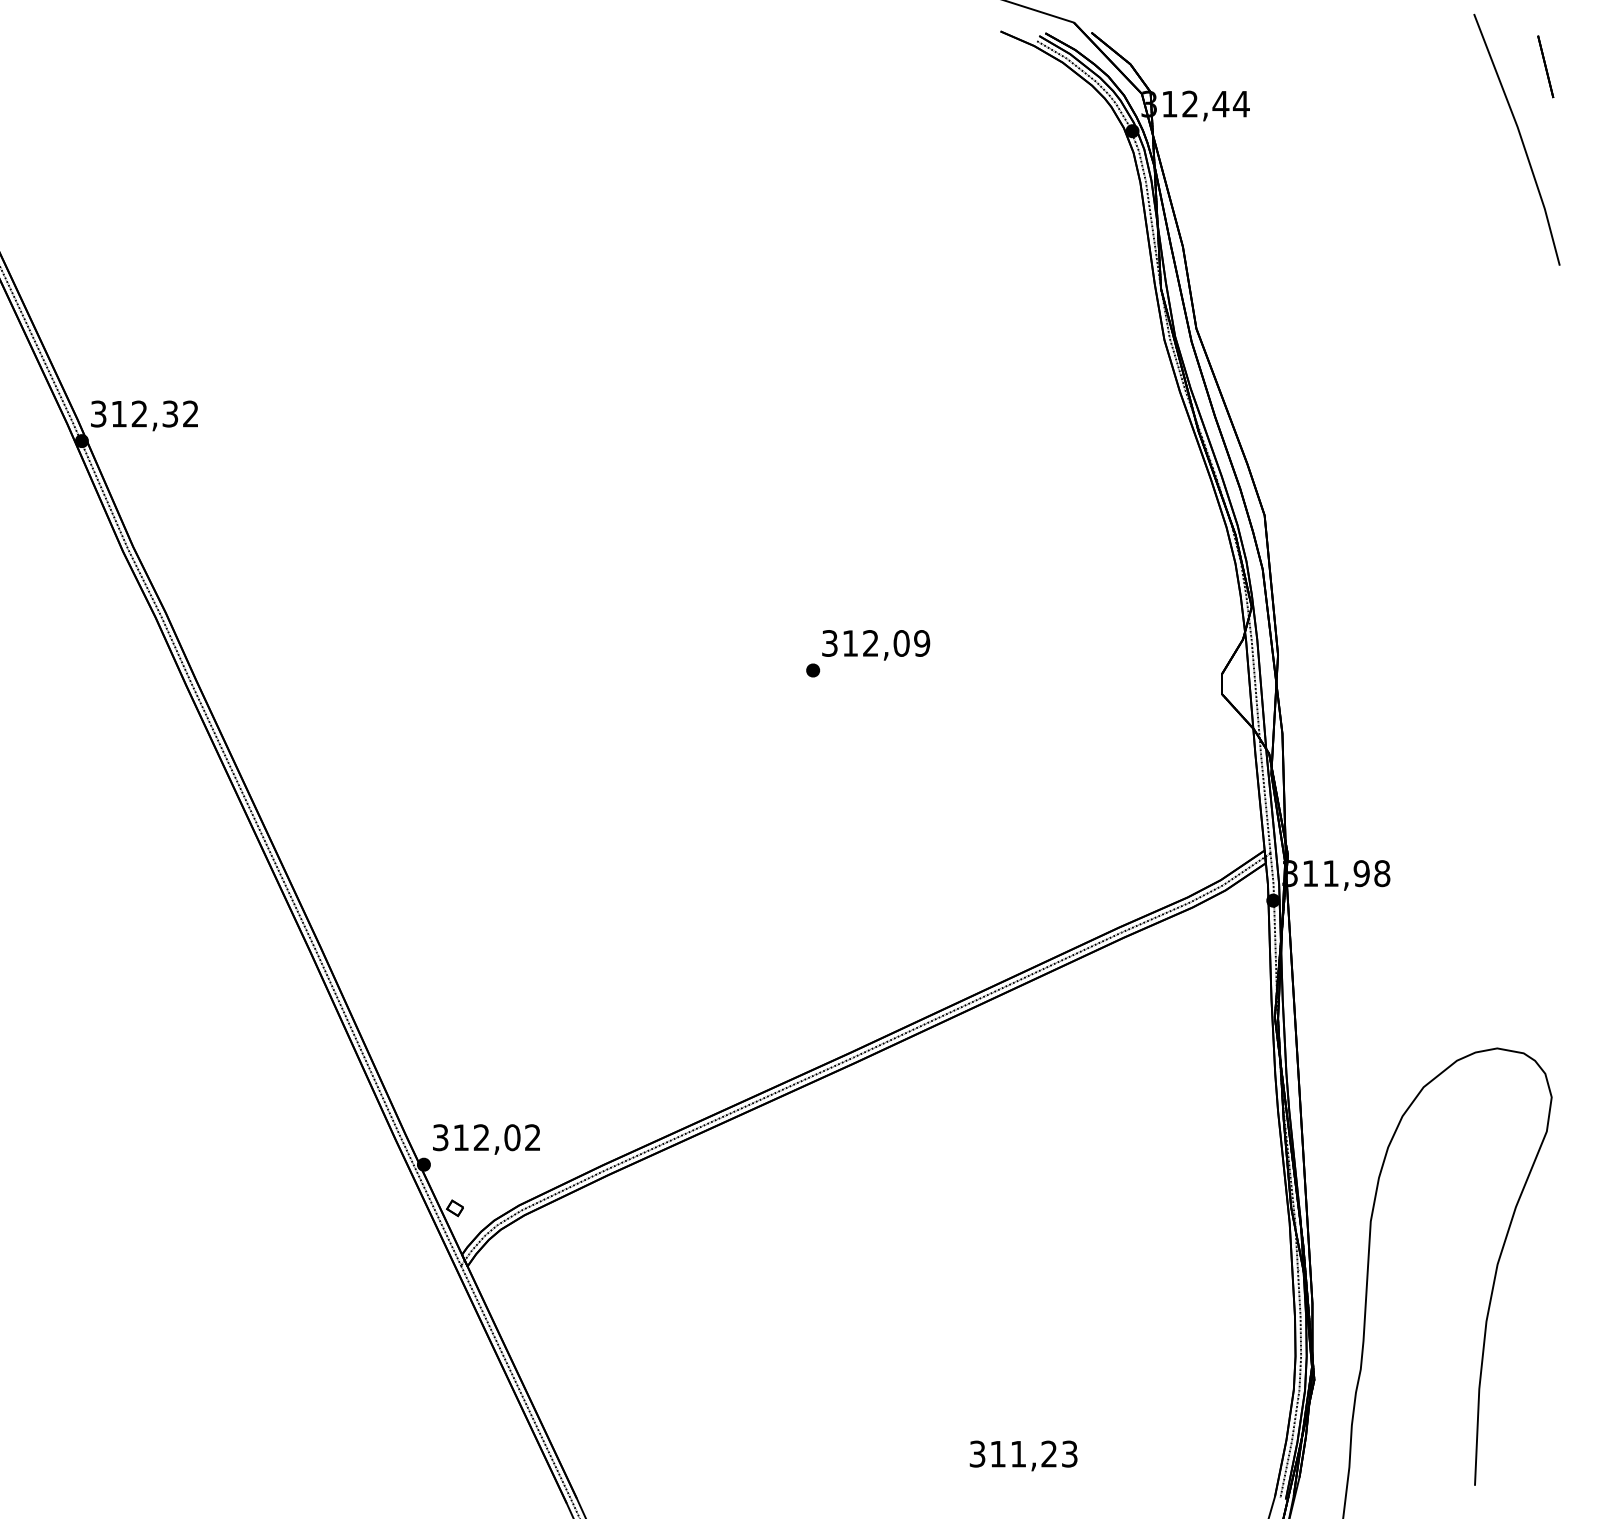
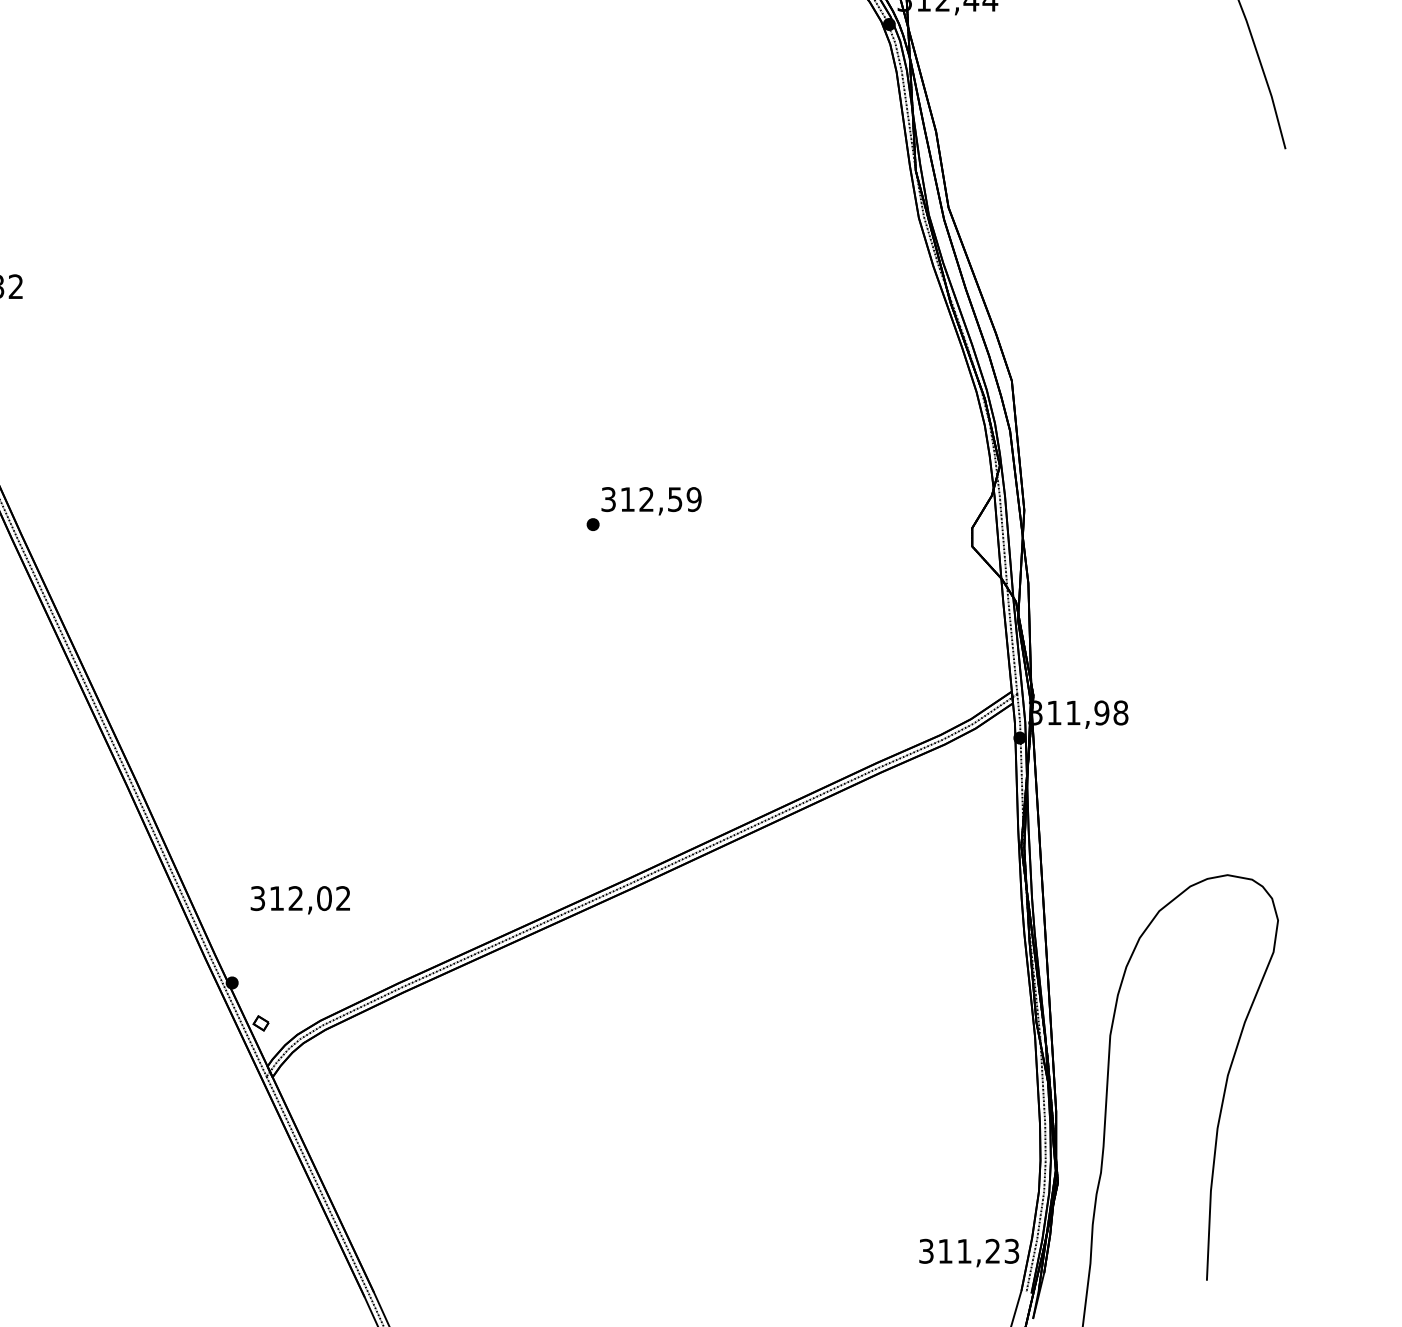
text: (901, 643) -> (675, 499), 312,09 -> 312,59
text: (486, 1139) -> (300, 900), moved
text: (1023, 1455) -> (969, 1252), moved

